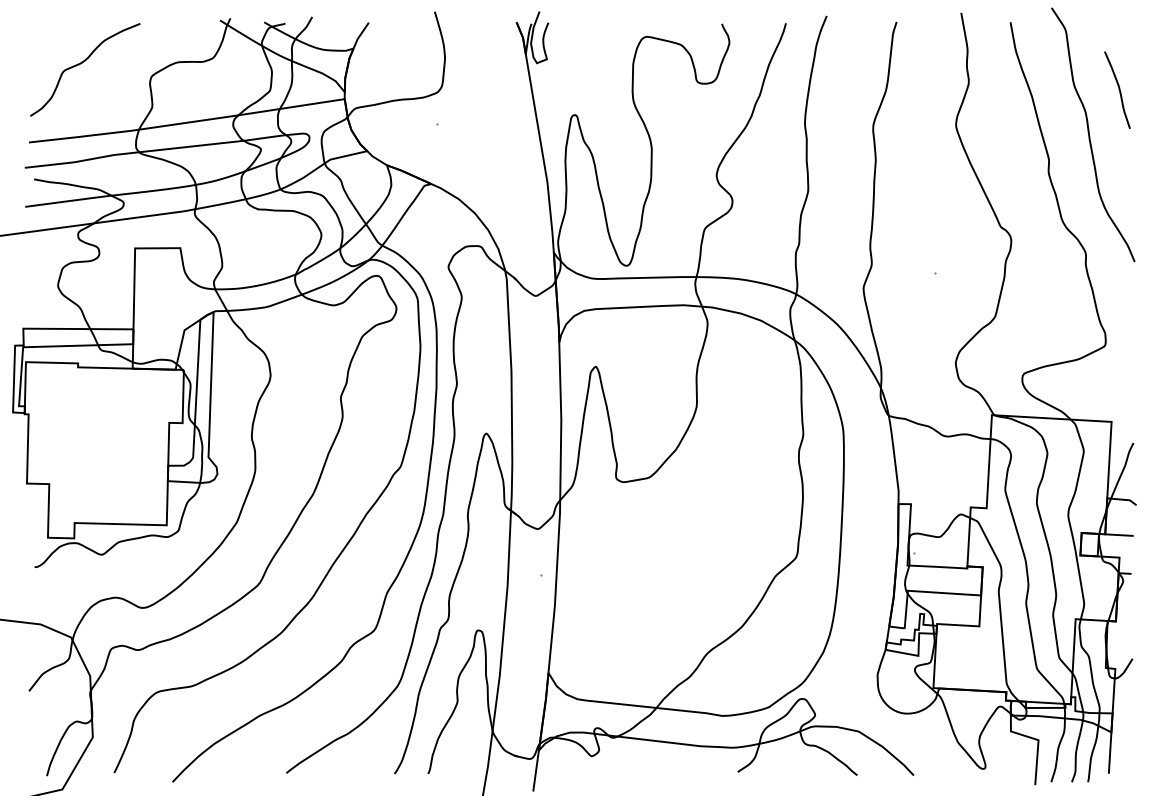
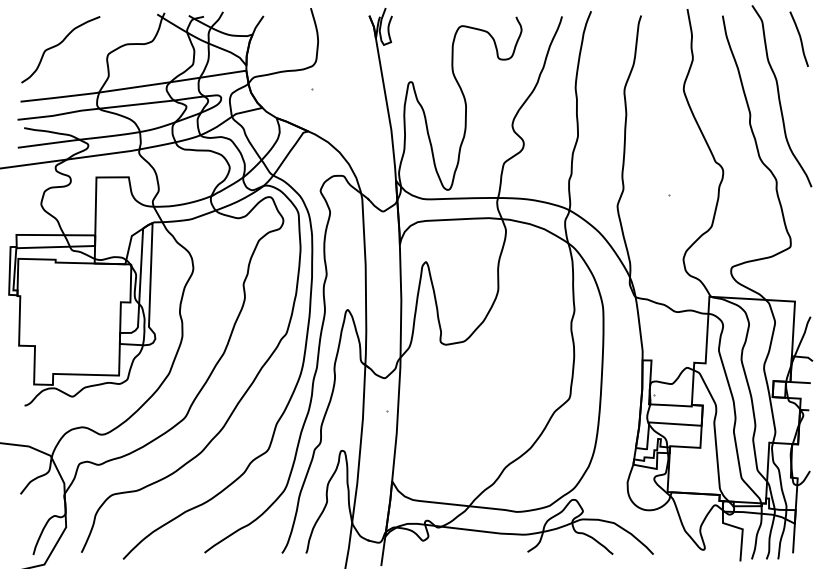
curve: (1118, 89) -> (799, 38), moved

